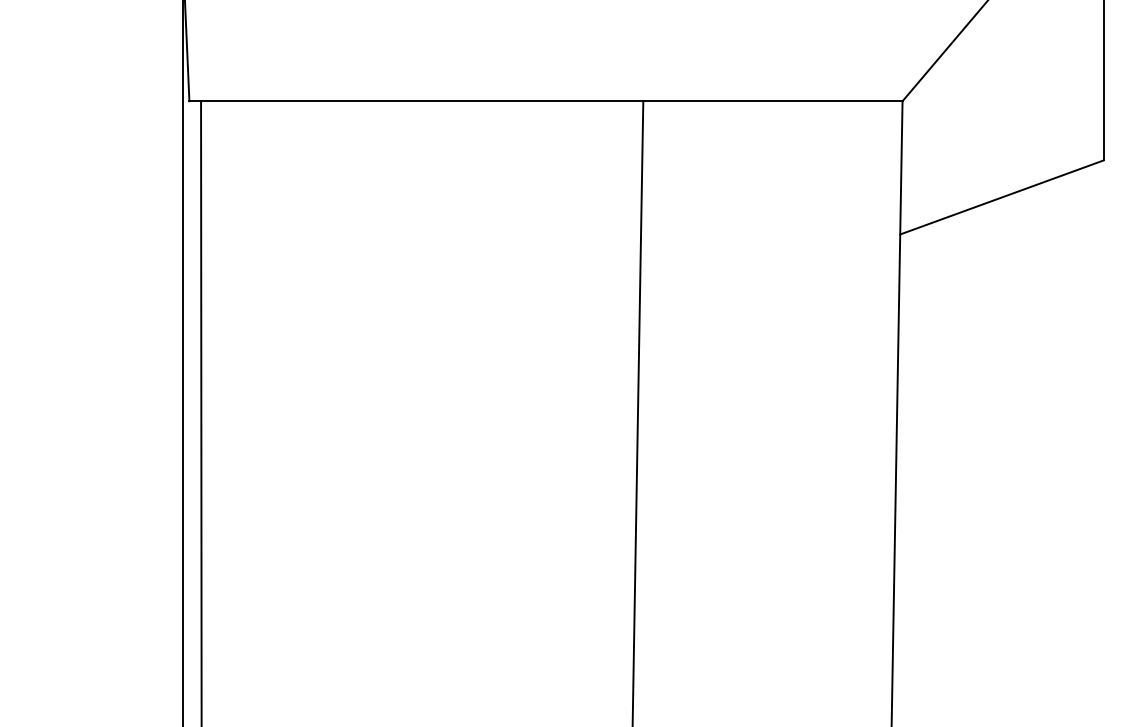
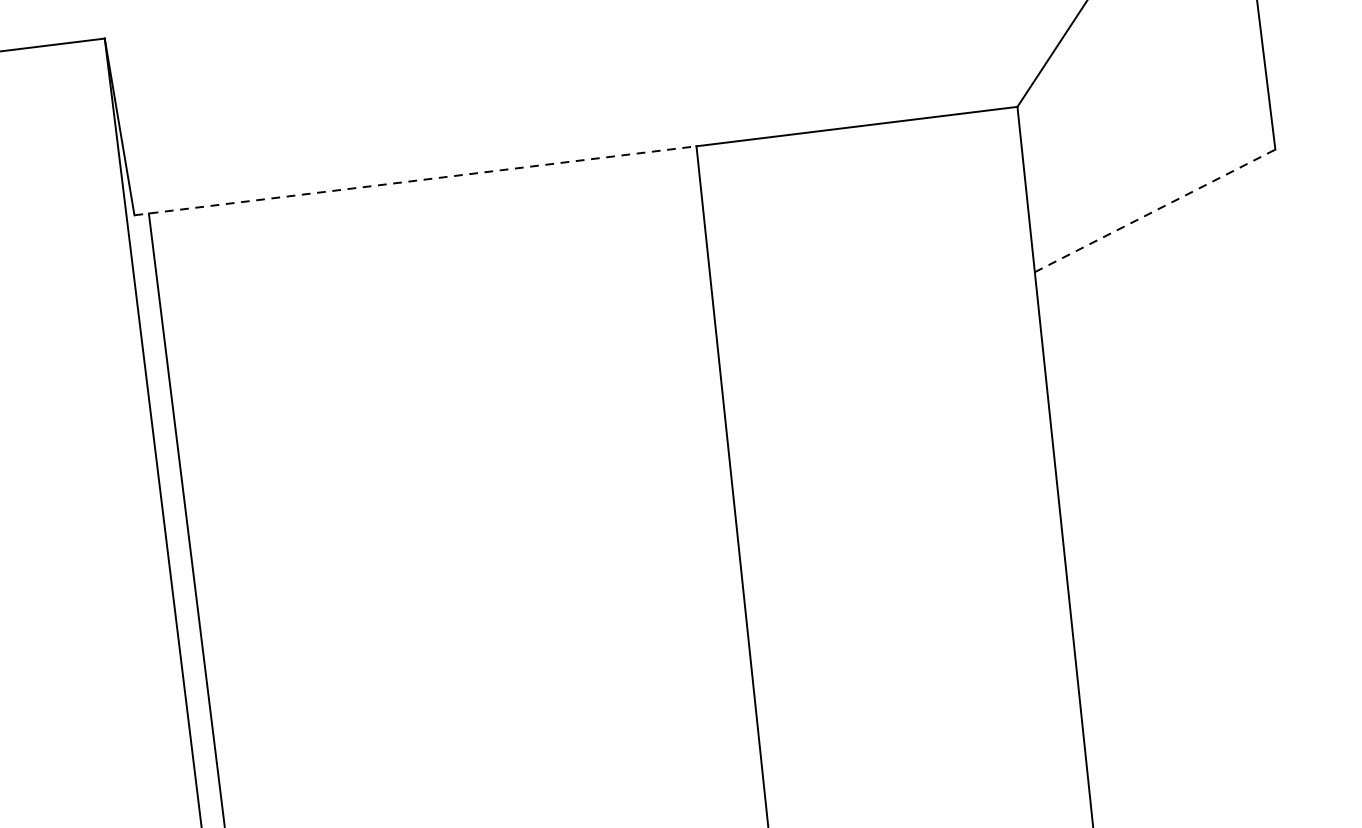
line: (416, 101) -> (415, 181), solid -> dashed
line: (1002, 197) -> (1155, 210), solid -> dashed

